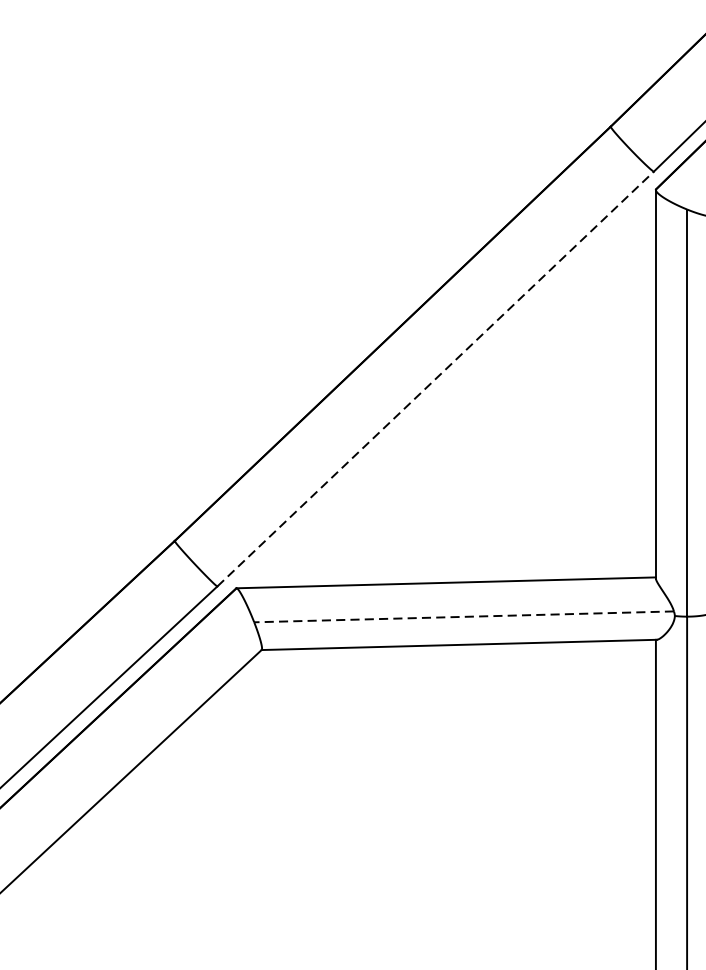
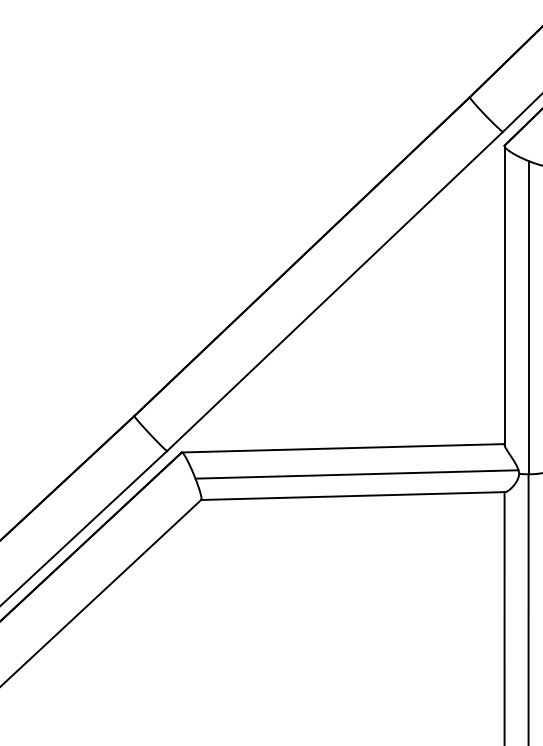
line: (436, 379) -> (335, 291), dashed -> solid
line: (463, 616) -> (356, 474), dashed -> solid

